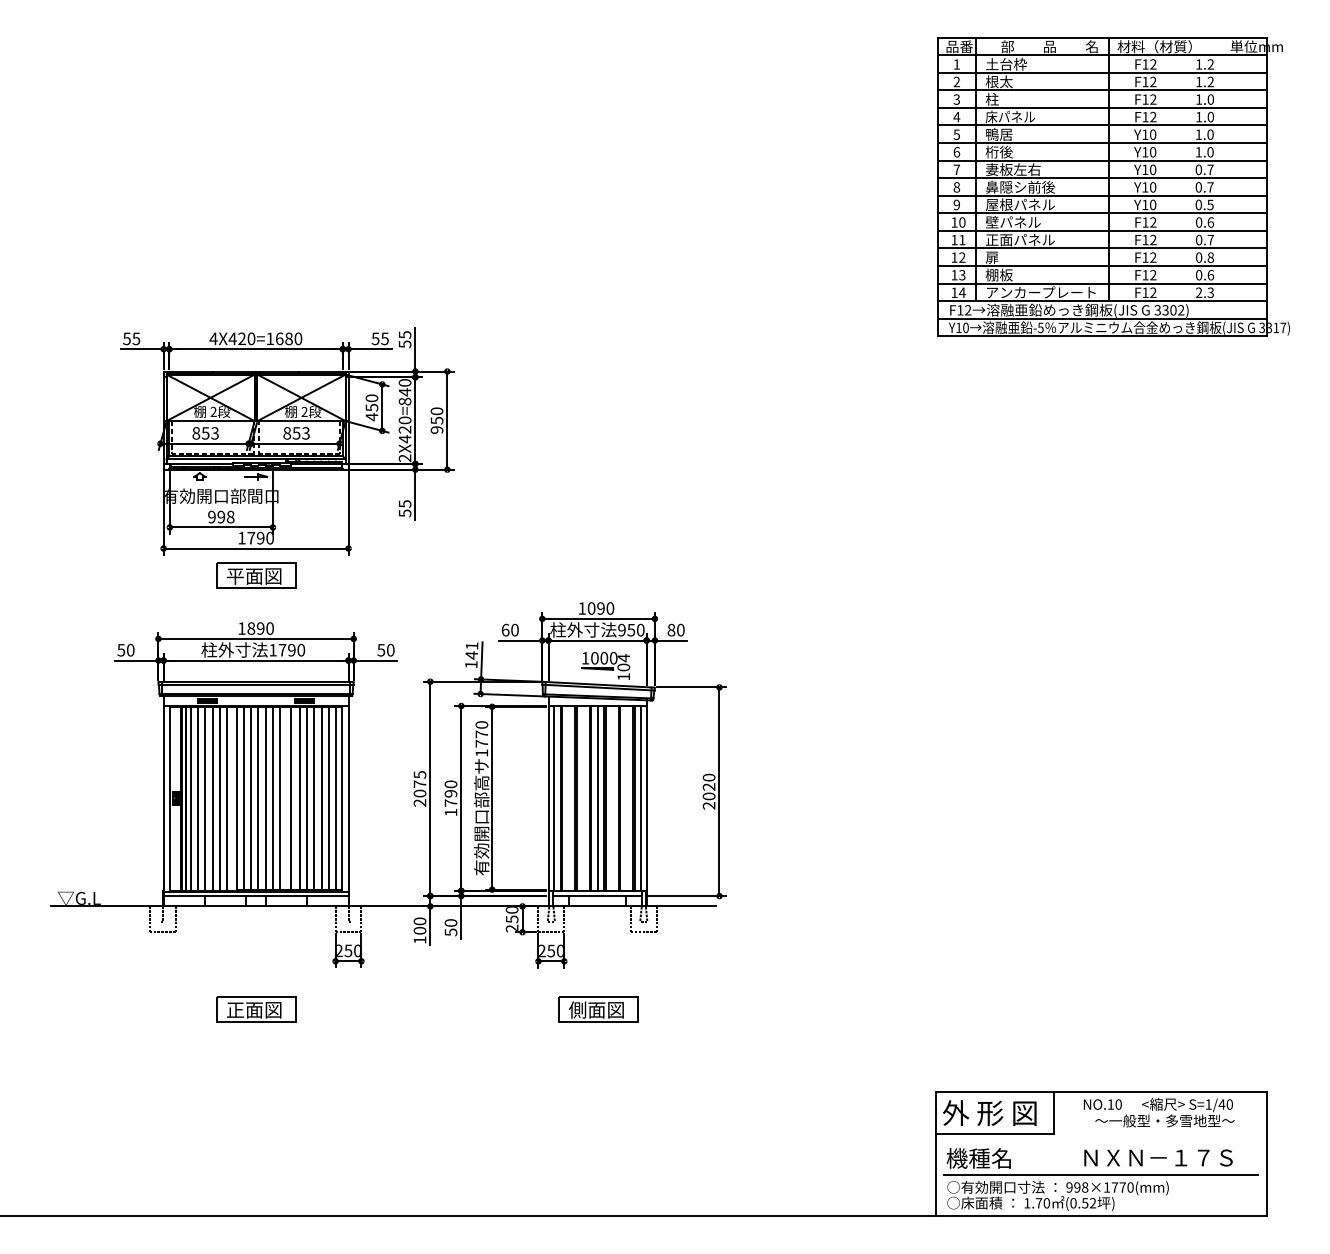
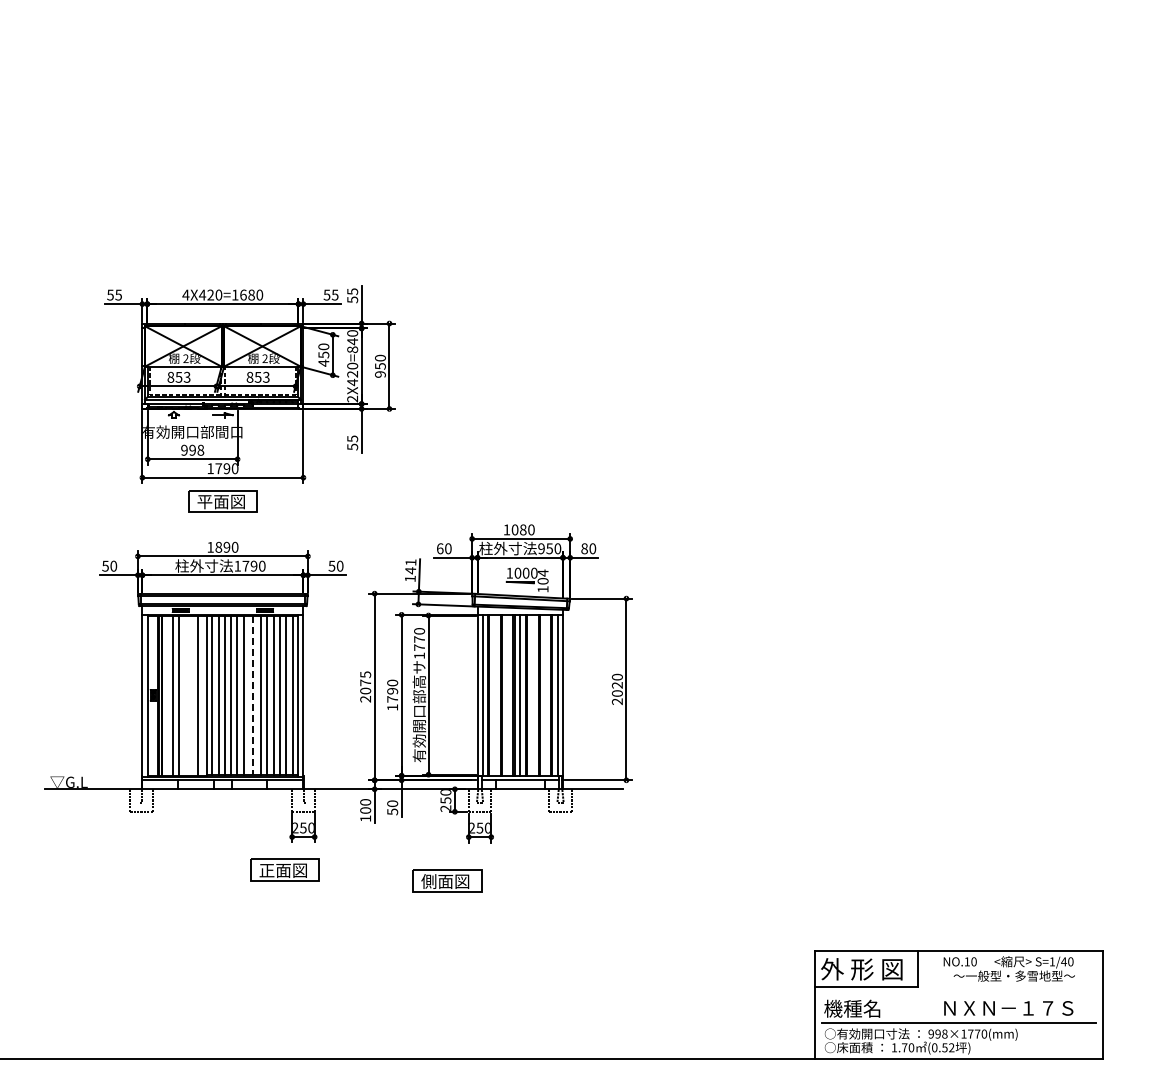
part: (1113, 186) -> (969, 162), removed
text: (601, 608) -> (523, 529), 1090 -> 1080
line: (191, 798) -> (166, 695), removed
line: (213, 798) -> (185, 695), removed
line: (219, 798) -> (191, 695), removed
line: (290, 798) -> (252, 695), solid -> dashed
part: (255, 1008) -> (284, 869), moved
part: (598, 1008) -> (447, 880), moved

